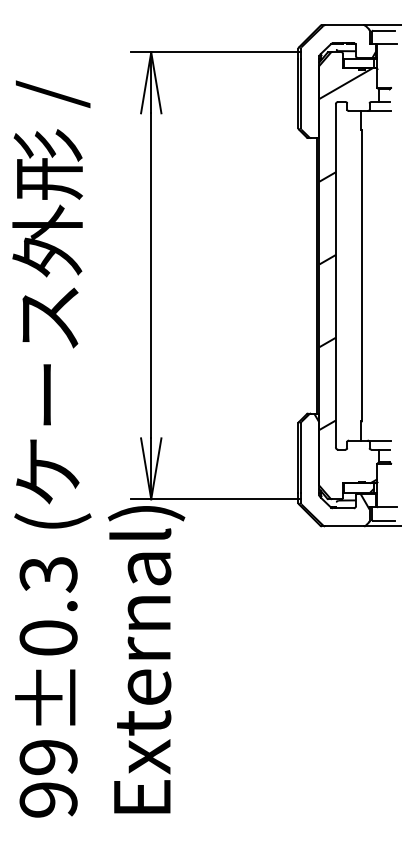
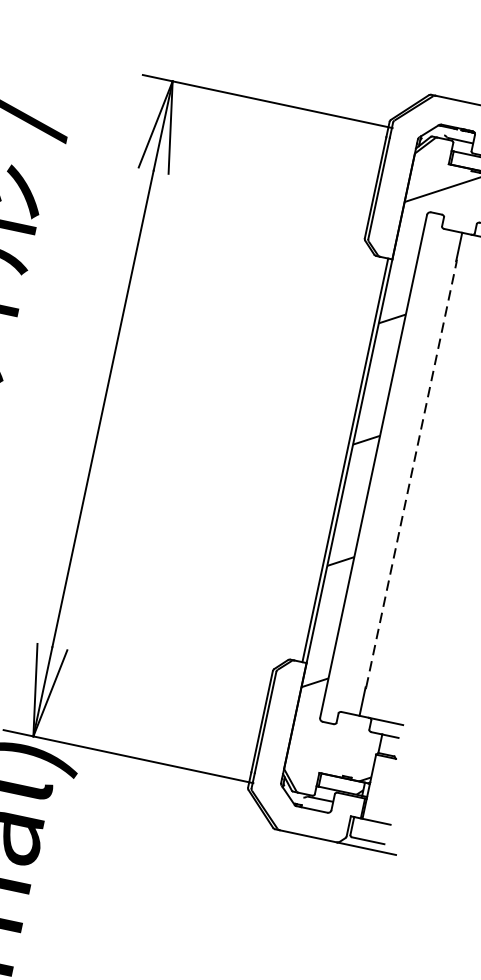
line: (361, 275) -> (411, 473), solid -> dashed
hatch: (341, 461) -> (324, 740), removed

